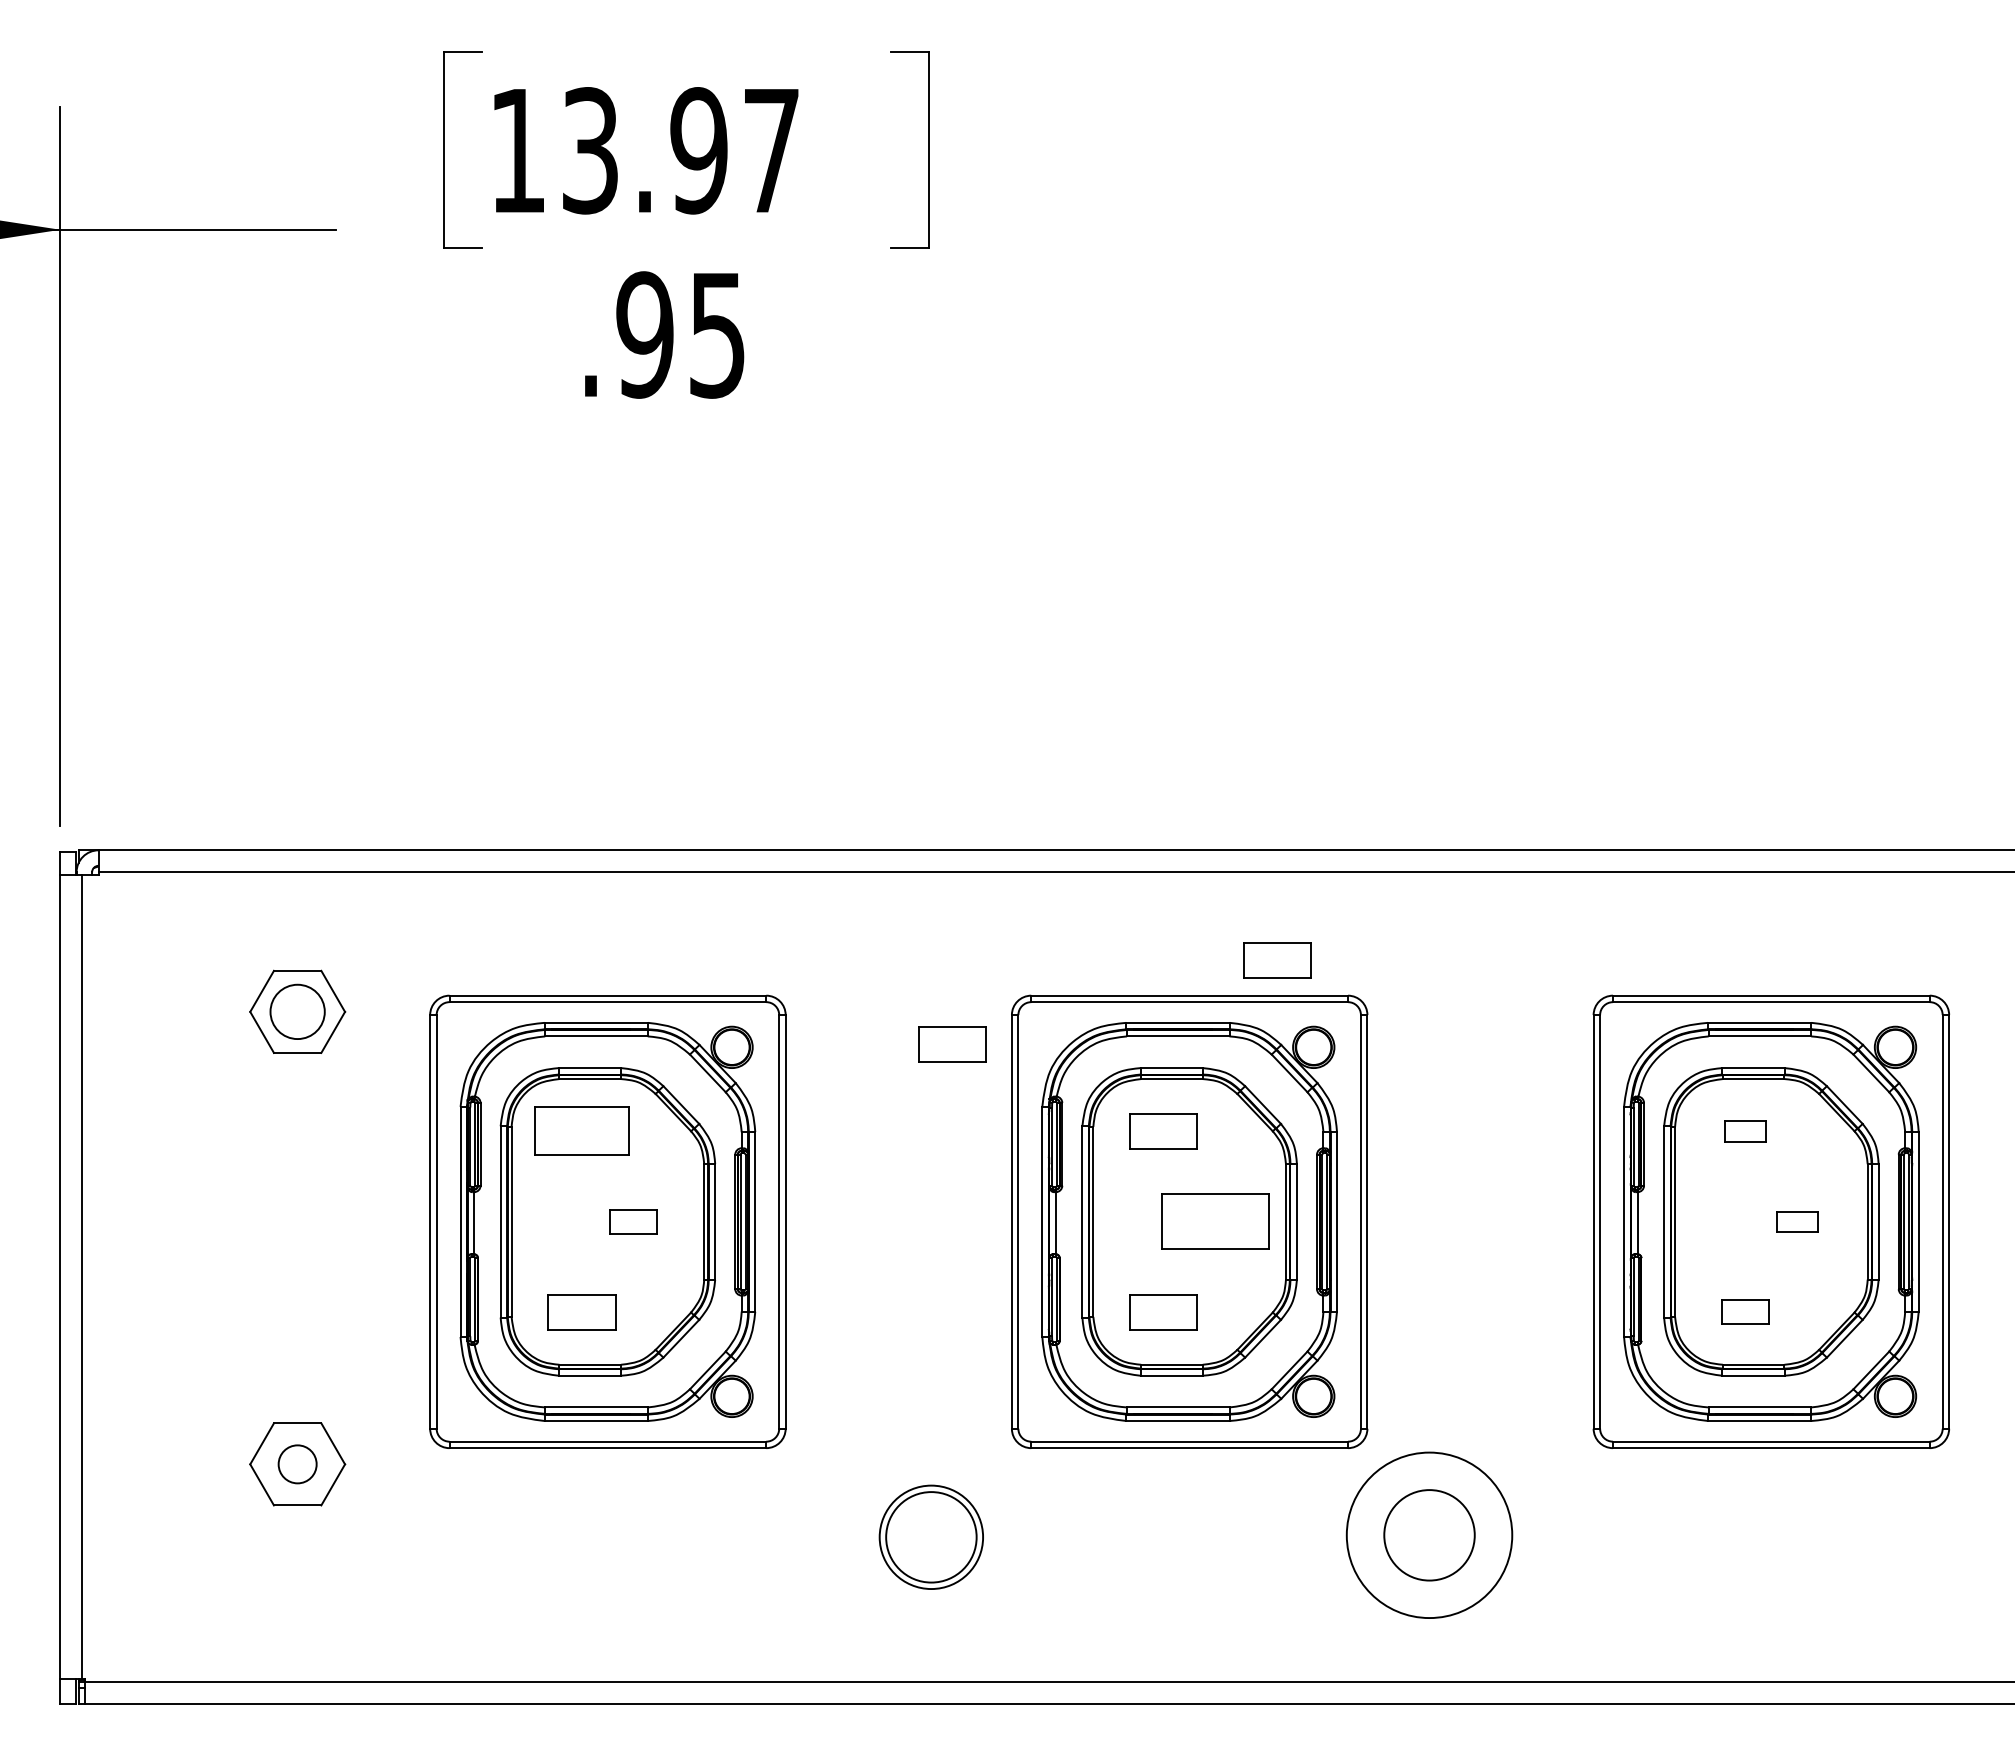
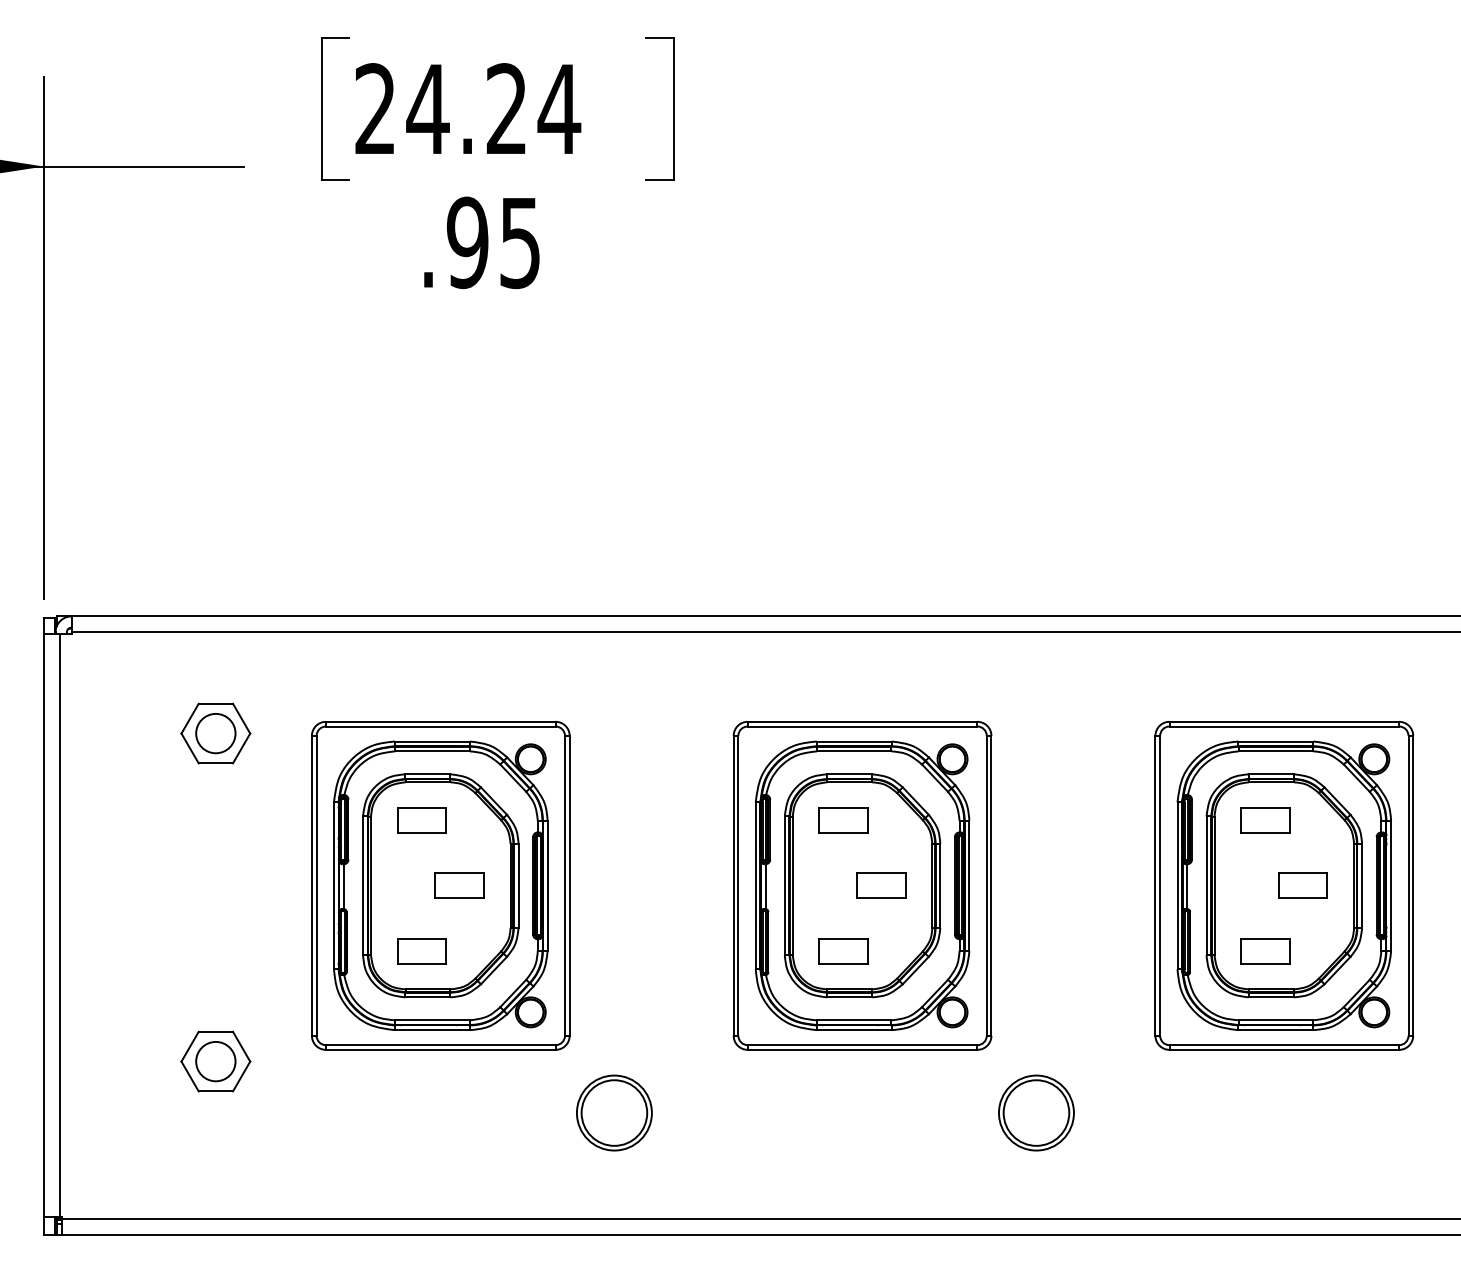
text: (645, 150) -> (468, 109), 13.97 -> 24.24
part: (1277, 960) -> (926, 696), removed
part: (952, 1044) -> (690, 757), removed
part: (581, 1131) -> (421, 820), size x0.71
part: (1745, 1131) -> (1265, 820), size x1.67
part: (633, 1221) -> (459, 885), size x1.43
part: (1215, 1221) -> (881, 885), size x0.62
part: (1797, 1221) -> (1303, 885), size x1.67
part: (1745, 1312) -> (1265, 951), size x1.43
circle: (297, 1464) -> (215, 1061), size x1.43
circle: (1429, 1535) -> (1036, 1113), size x0.62
part: (930, 1536) -> (613, 1112), moved

